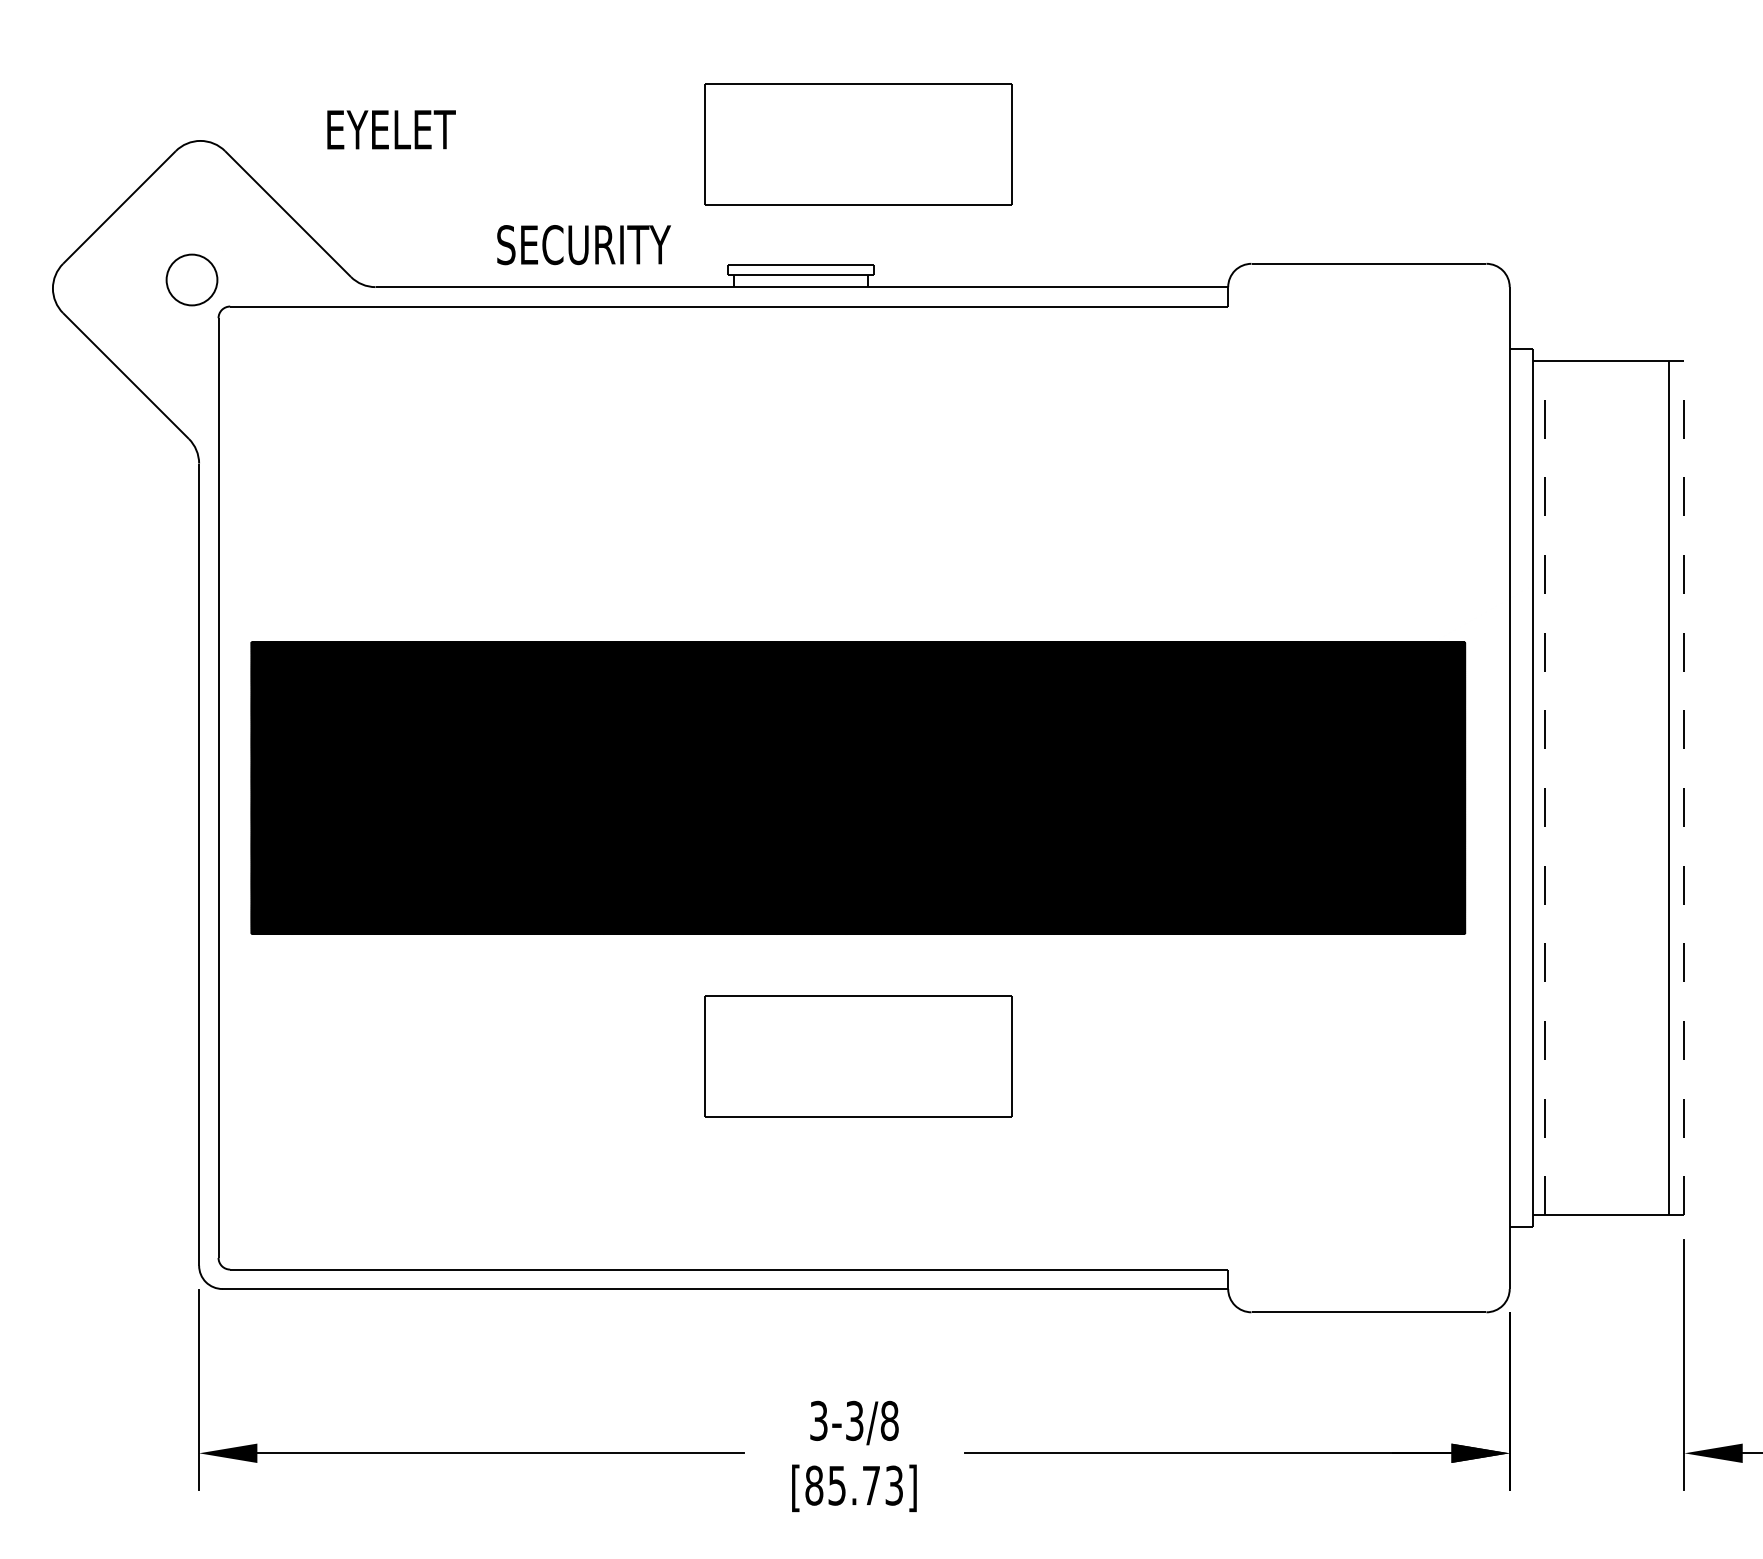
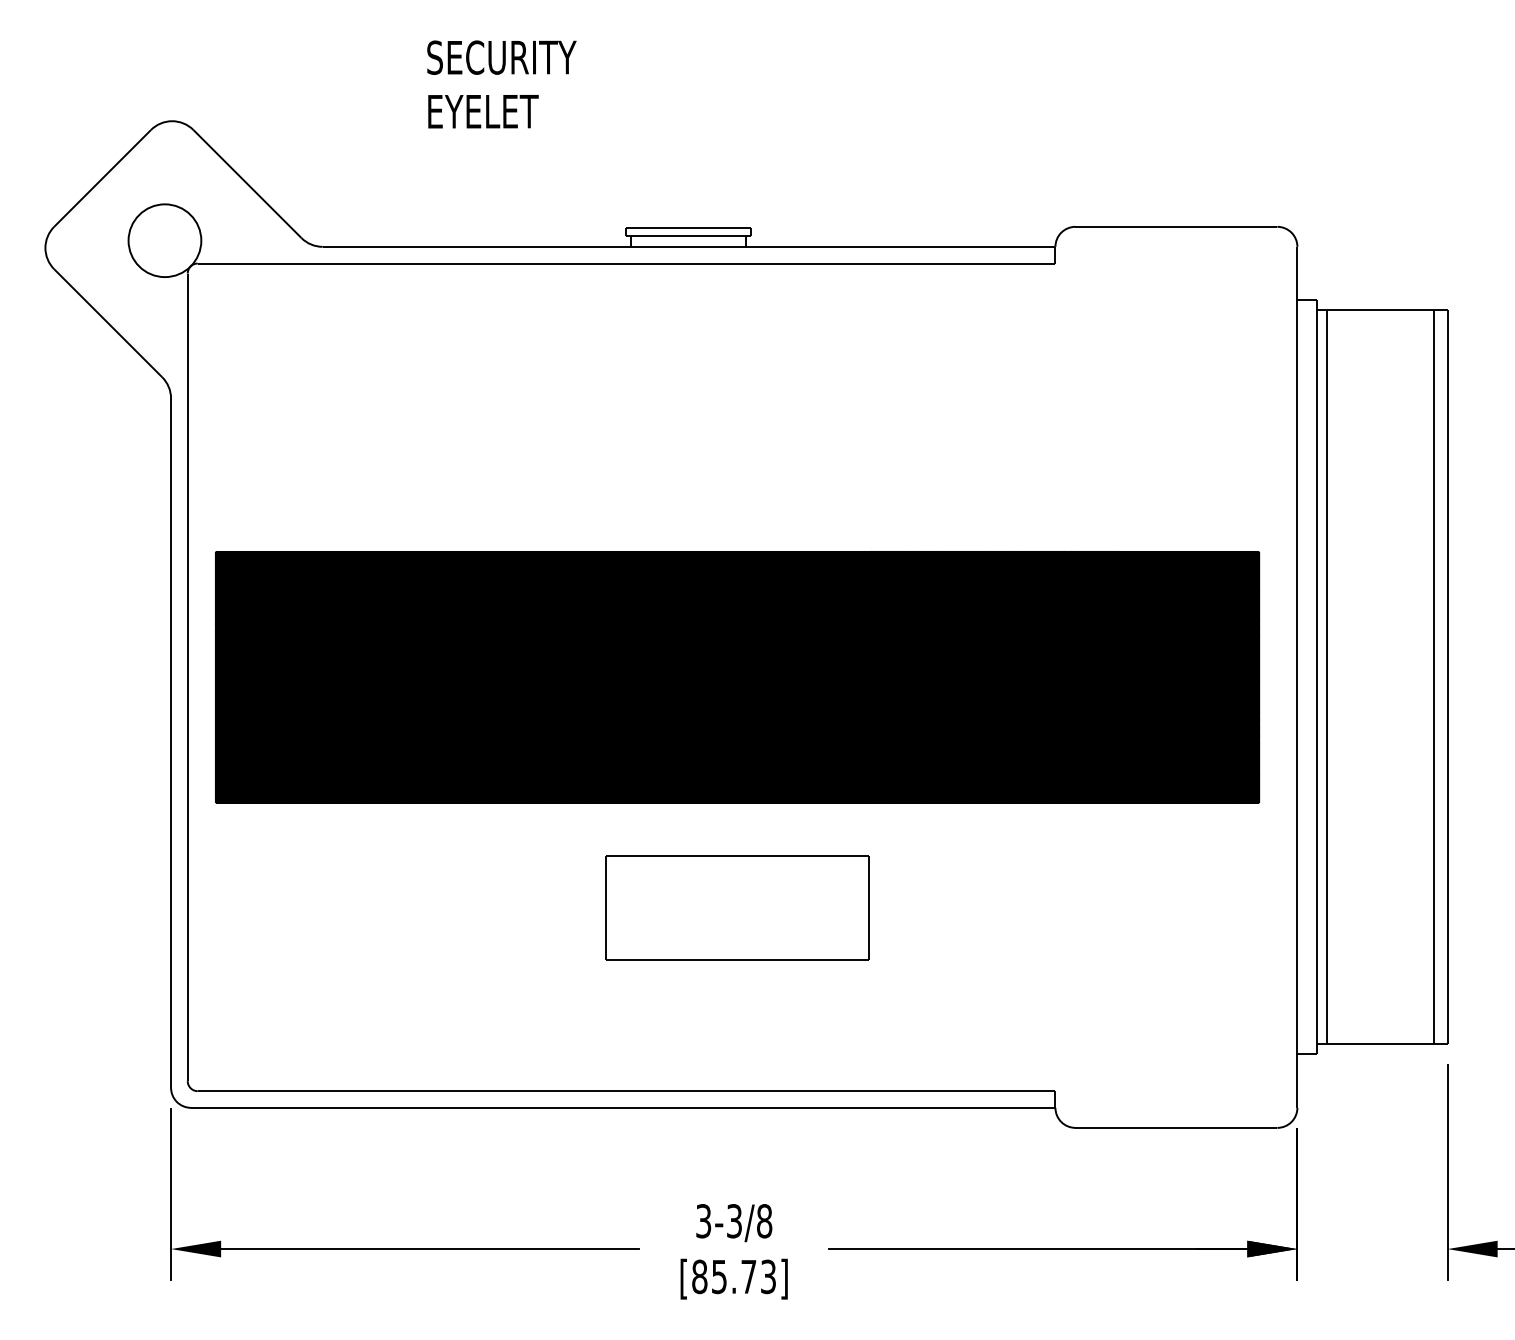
text: (391, 129) -> (483, 111), moved
part: (858, 143) -> (737, 123), removed
text: (583, 244) -> (501, 57), moved
circle: (191, 279) -> (164, 240), size x1.67
line: (1544, 787) -> (1327, 676), dashed -> solid
line: (1684, 787) -> (1447, 676), dashed -> solid

